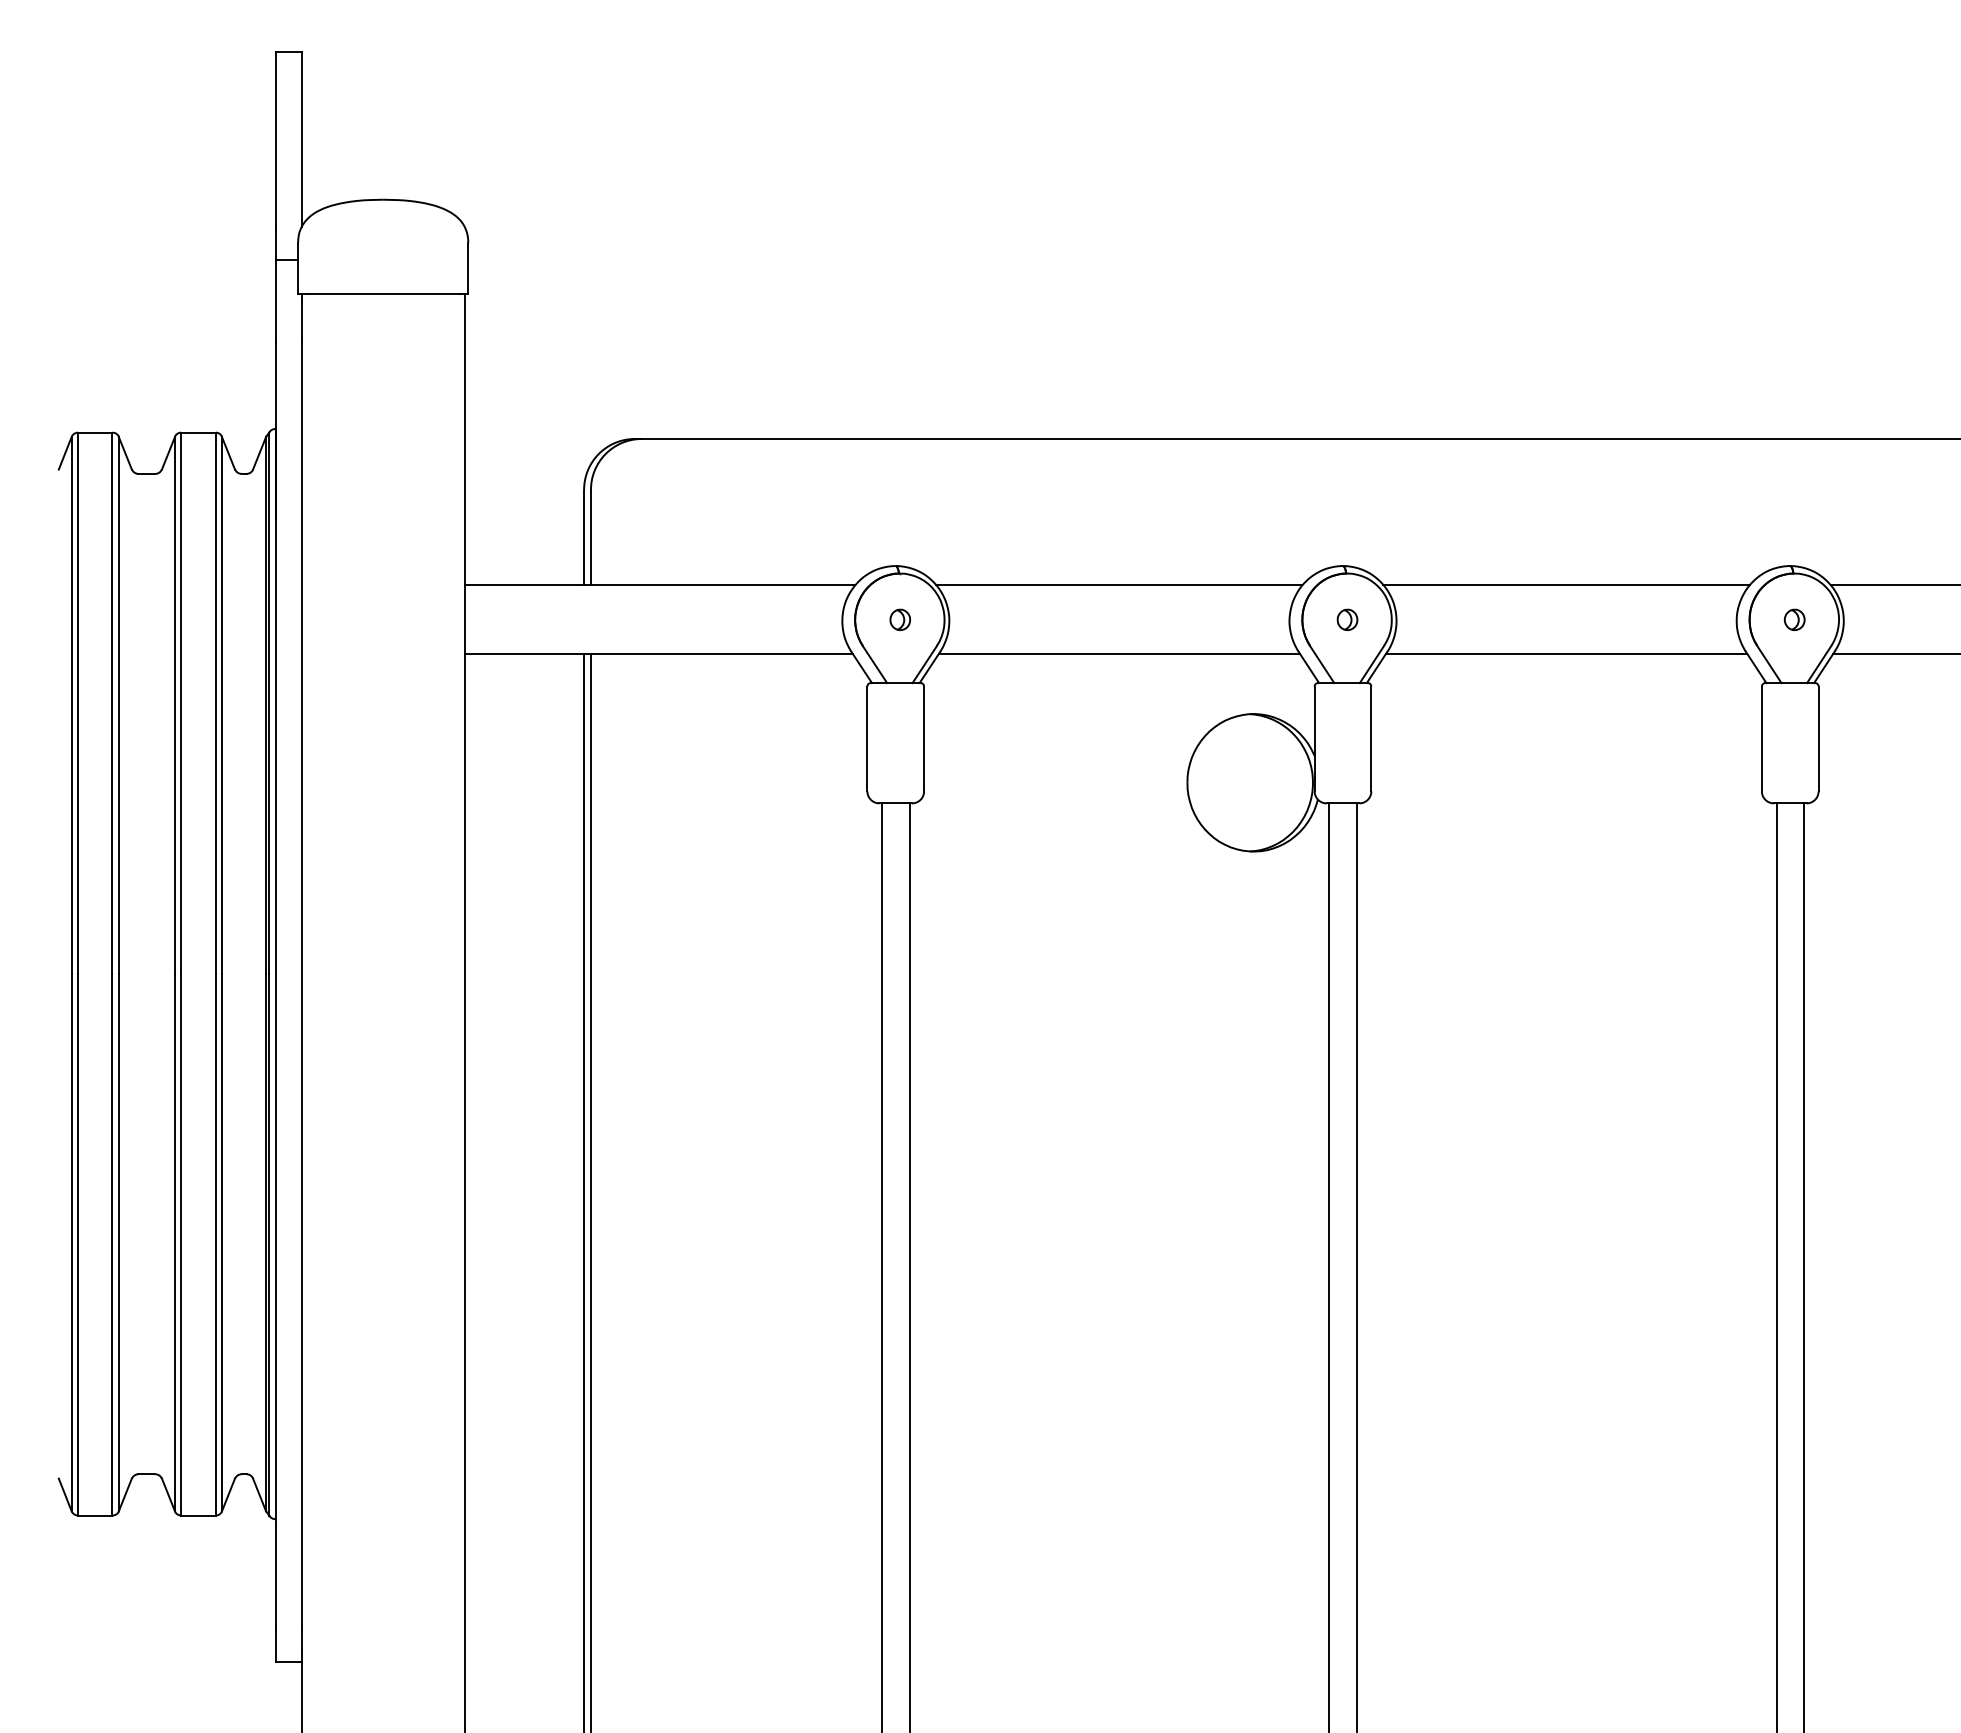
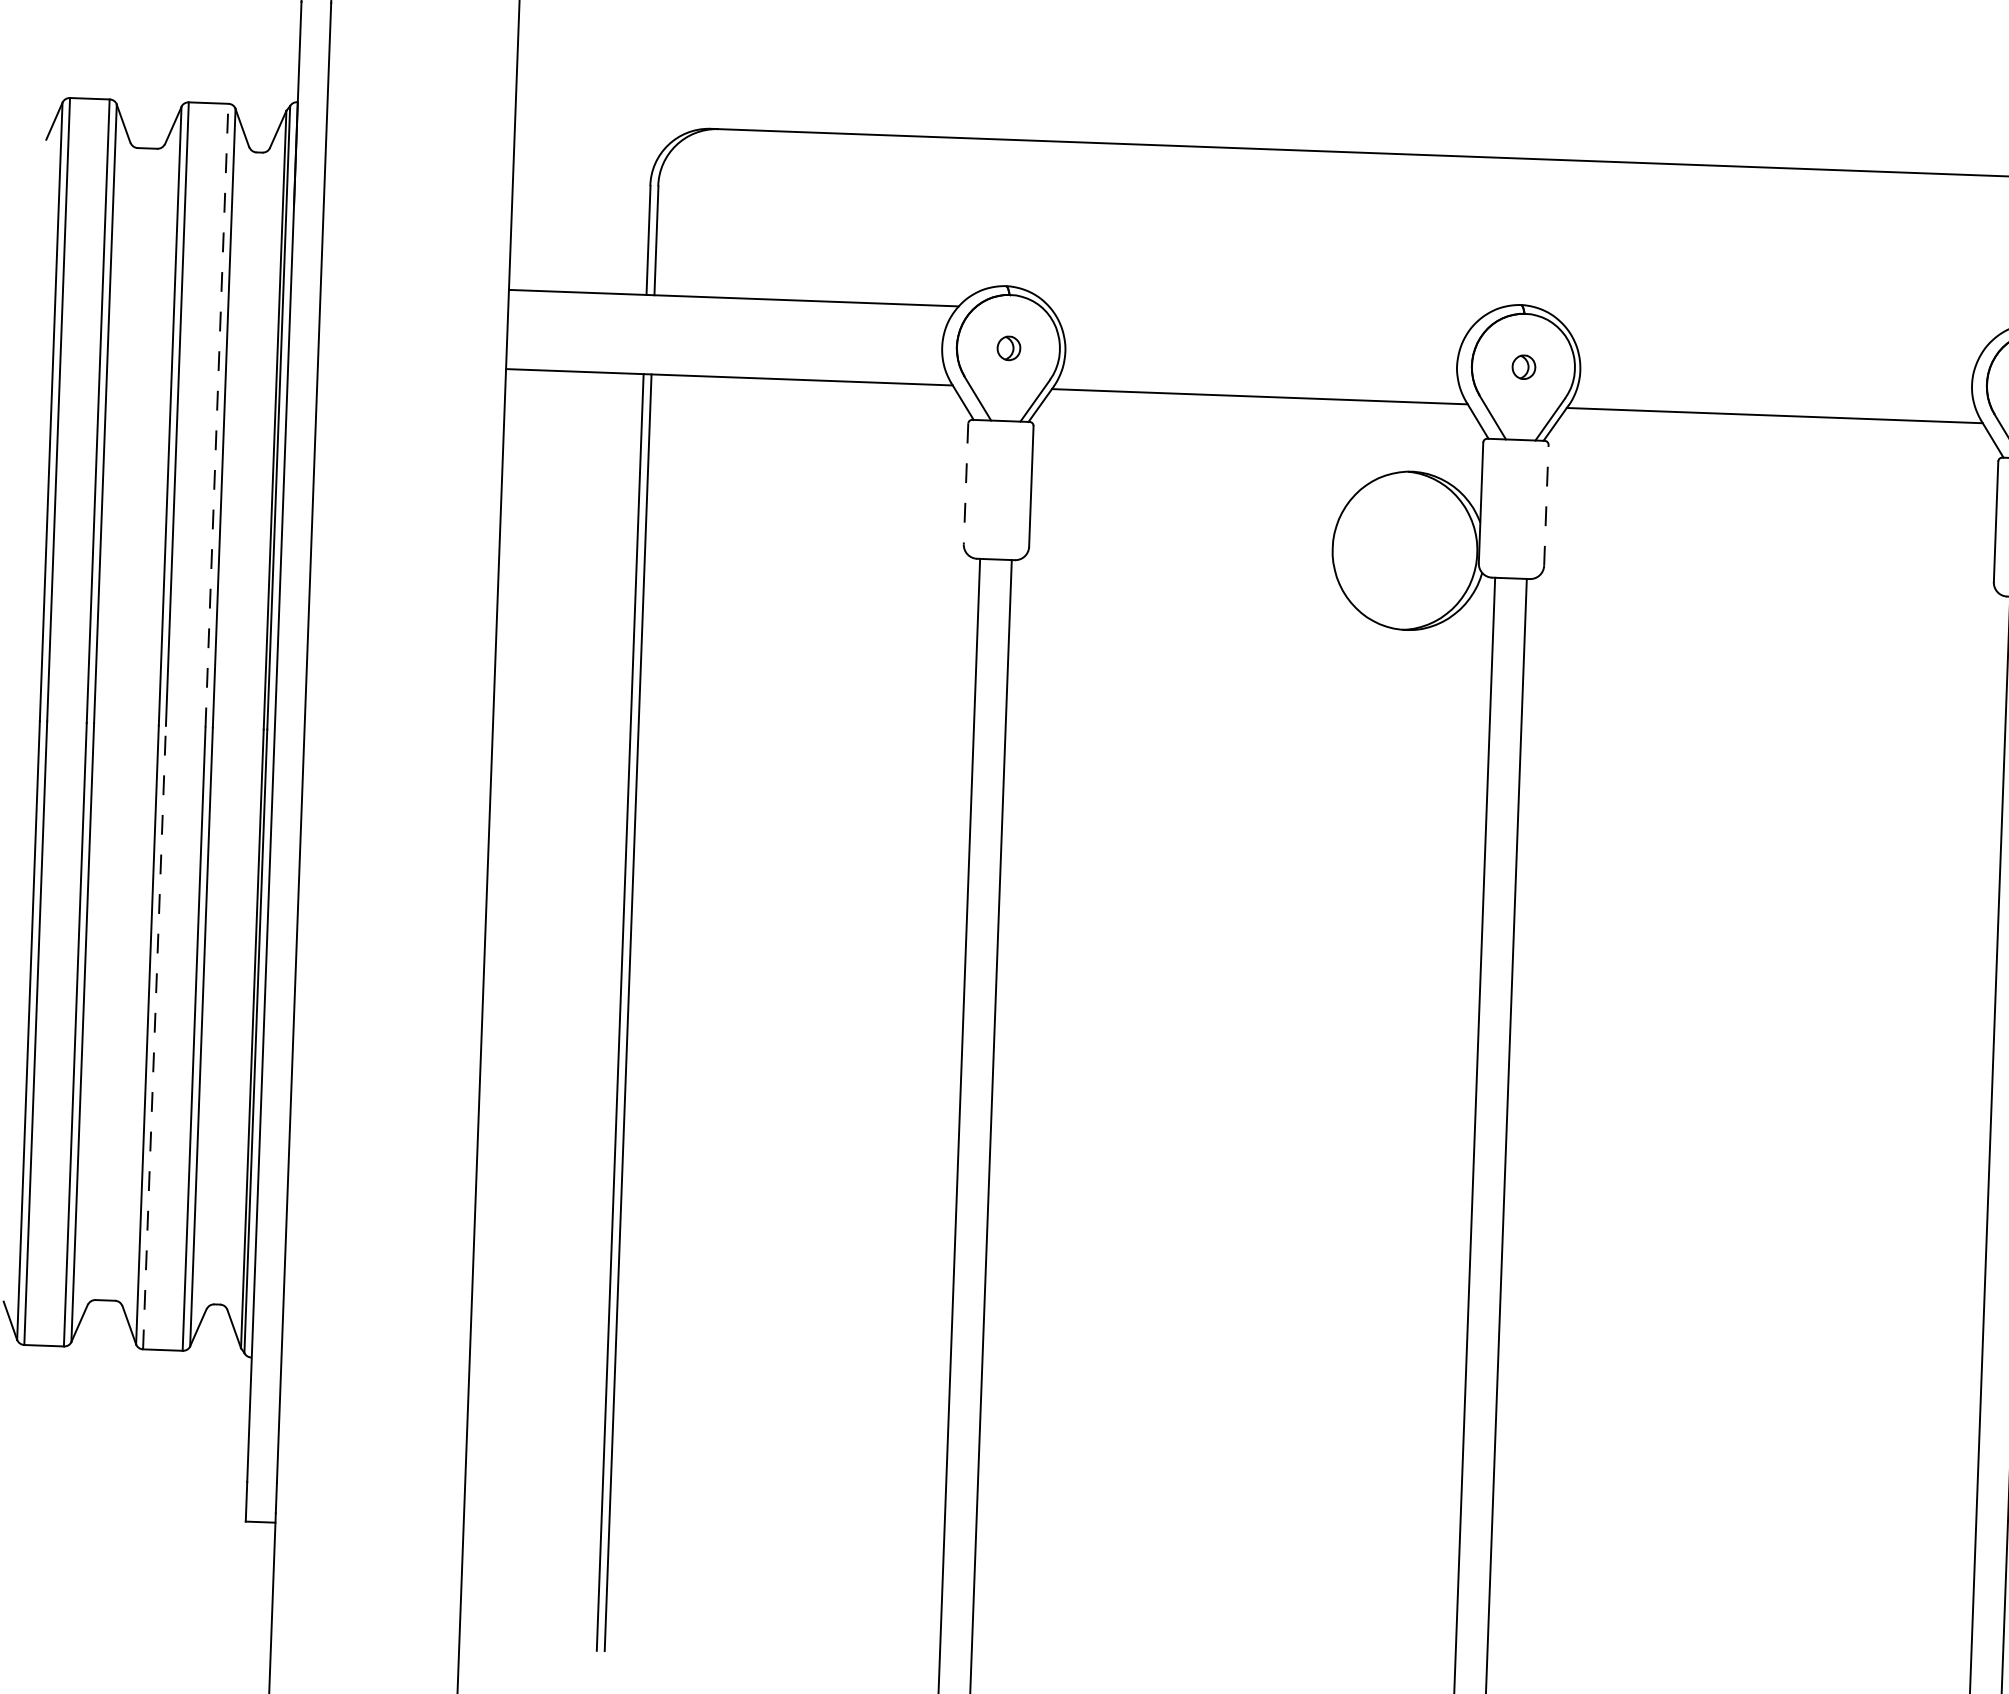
line: (1119, 585) -> (1262, 318), removed
line: (1566, 585) -> (1777, 336), removed
line: (215, 703) -> (216, 415), solid -> dashed
line: (1371, 738) -> (1546, 504), solid -> dashed
line: (867, 739) -> (966, 484), solid -> dashed
line: (181, 1244) -> (154, 1037), solid -> dashed

